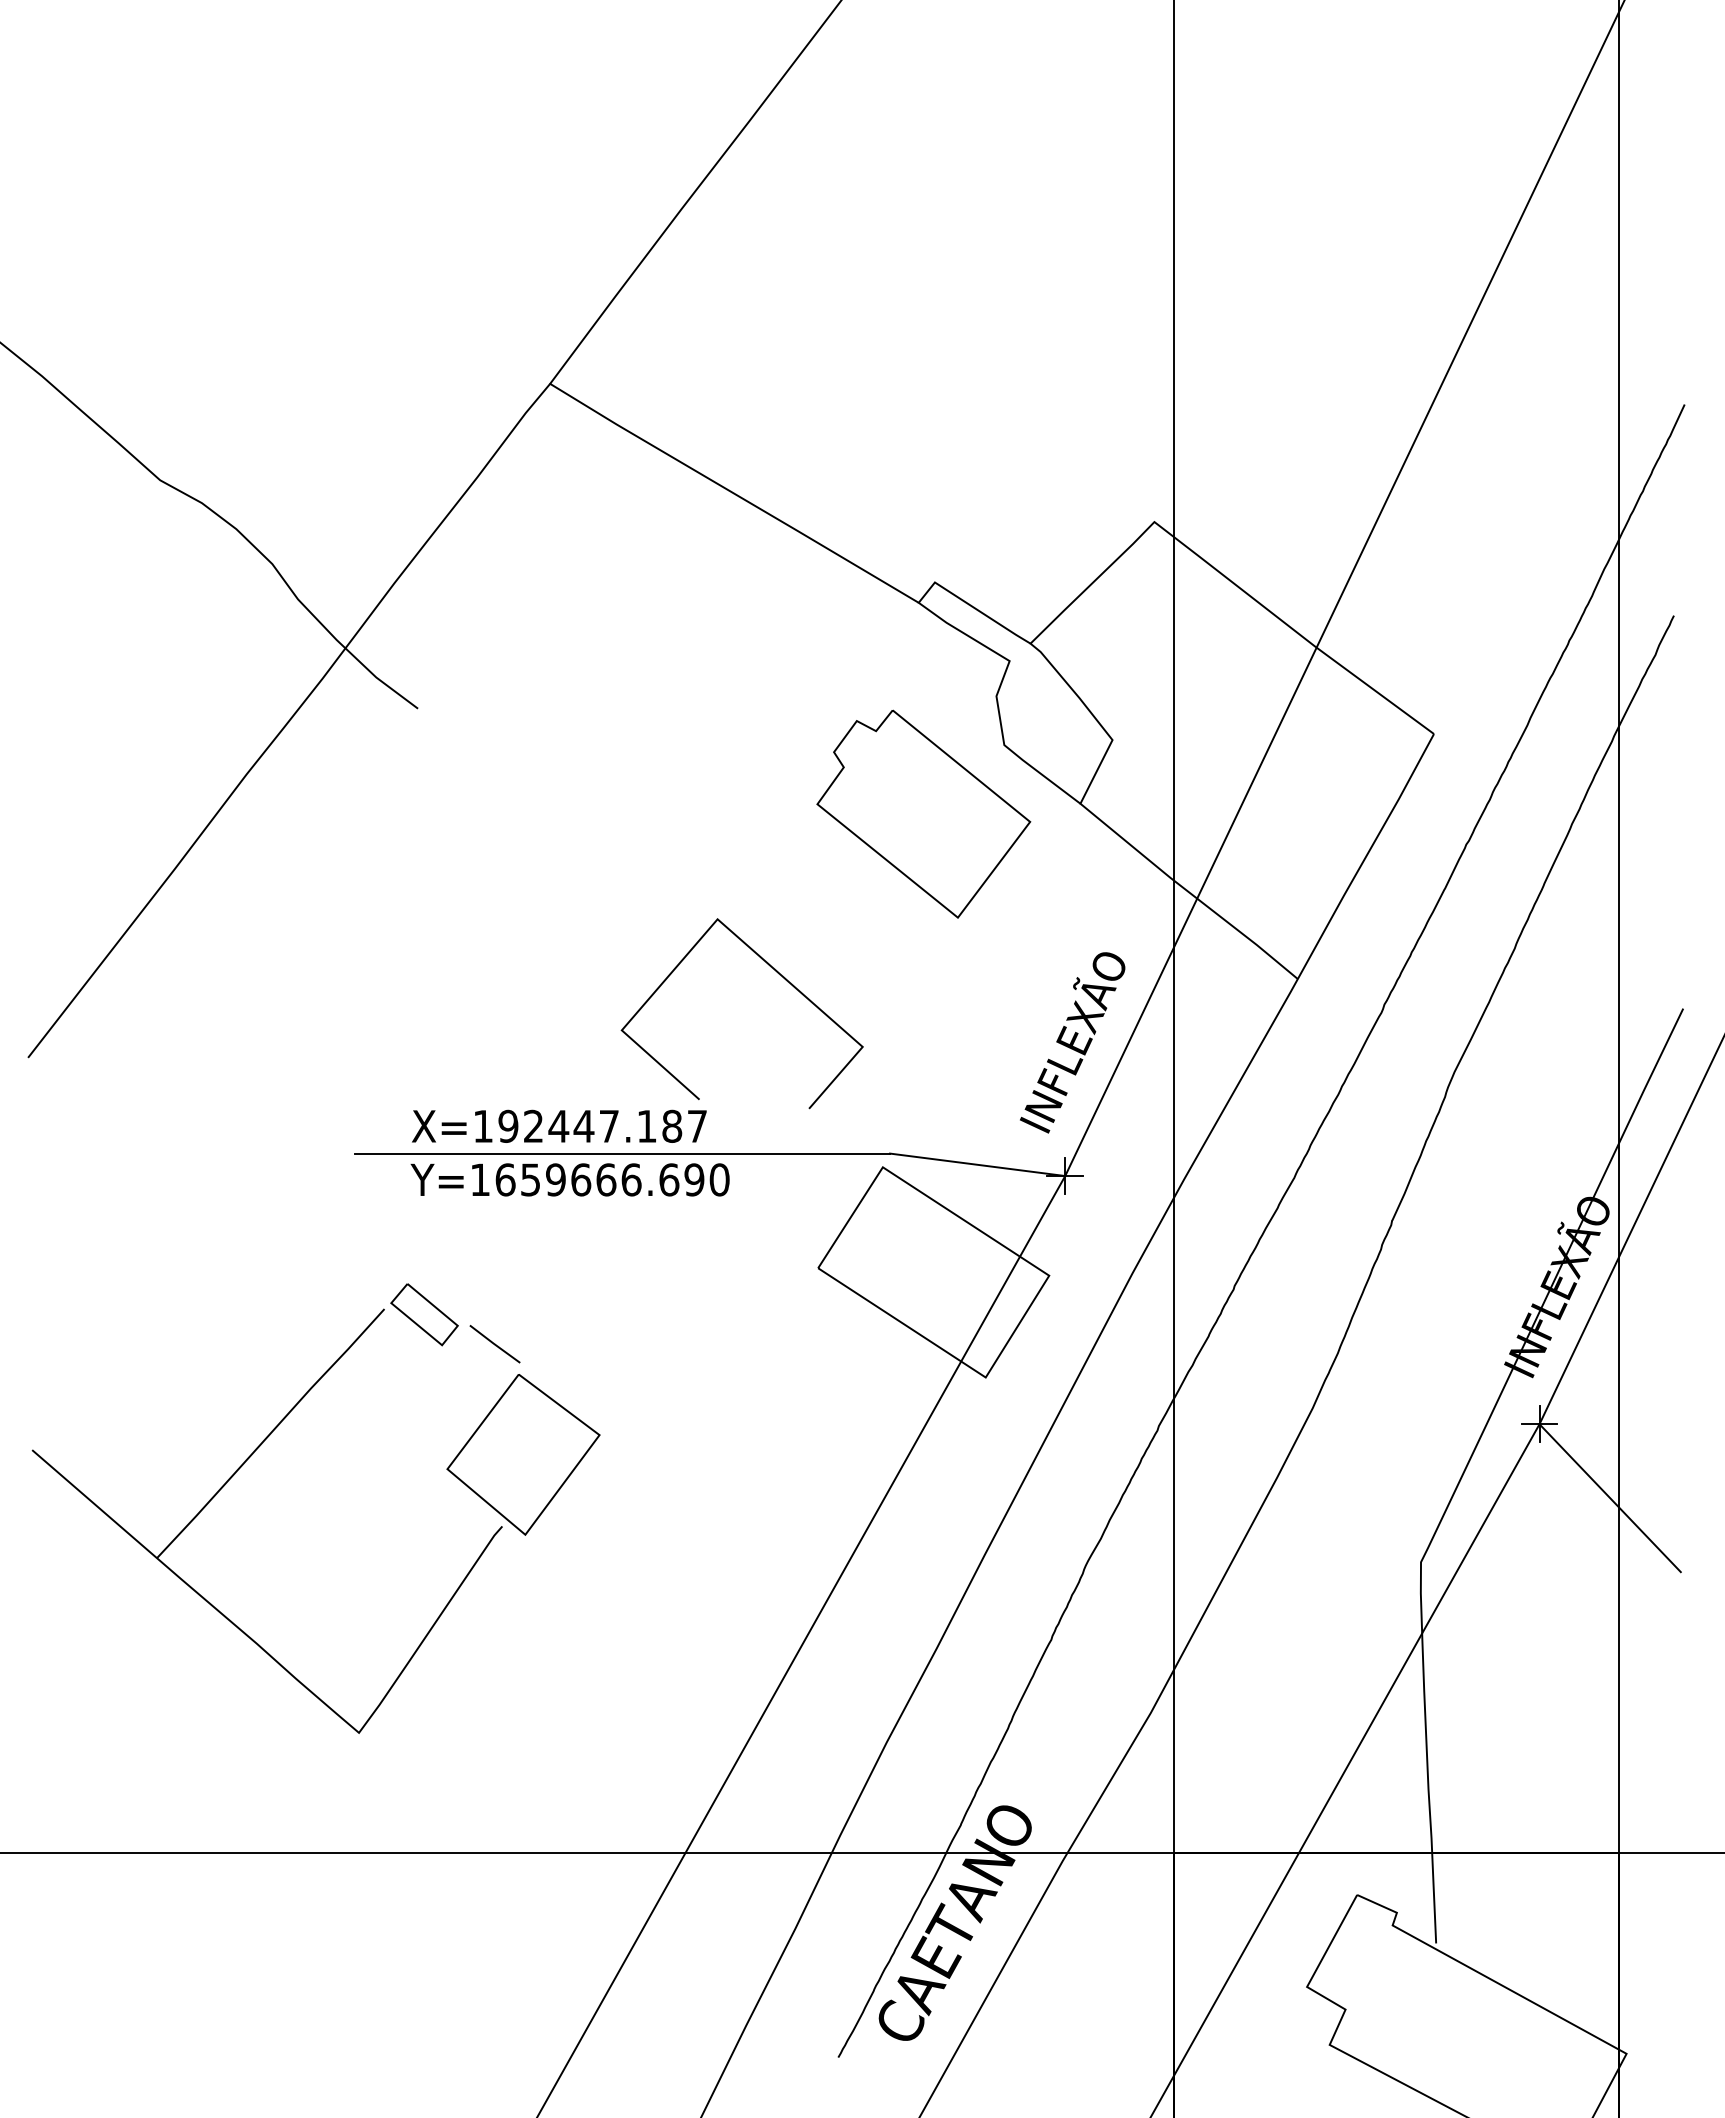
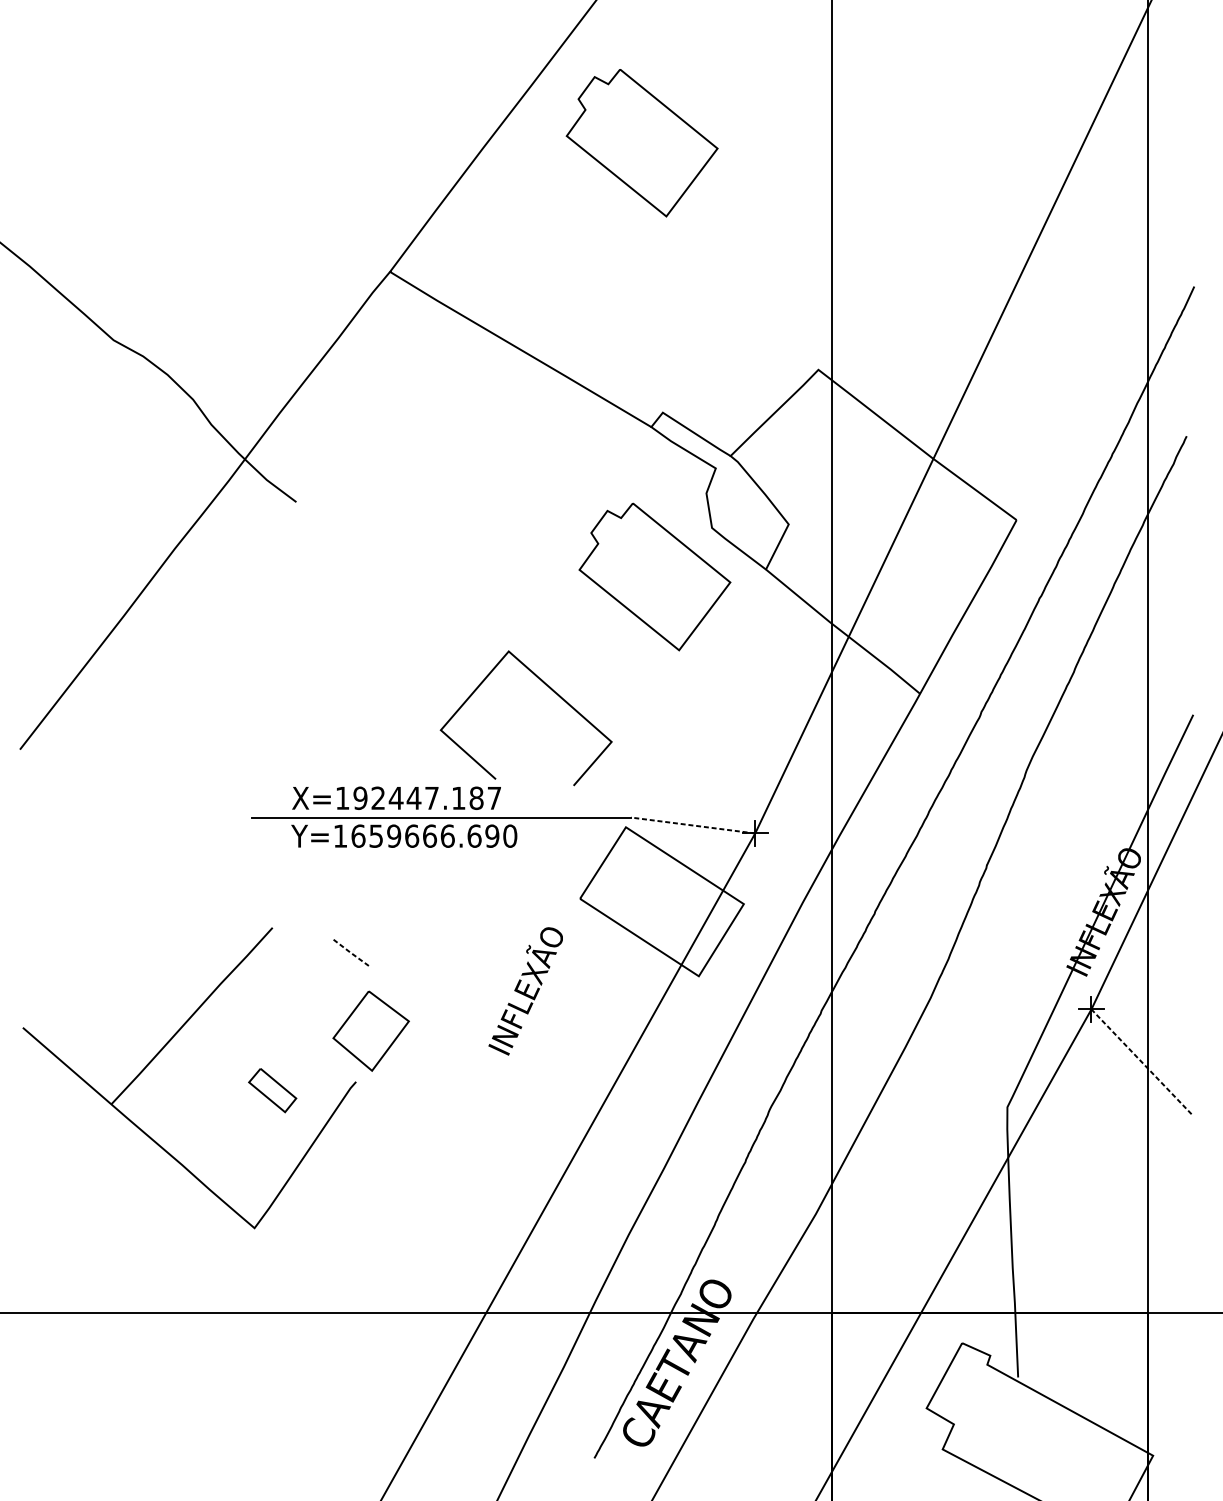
part: (905, 201) -> (641, 142), added
text: (1072, 1042) -> (525, 991), moved
line: (977, 1164) -> (693, 825), solid -> dashed
part: (424, 1314) -> (272, 1090), moved
line: (494, 1344) -> (350, 952), solid -> dashed
part: (523, 1454) -> (371, 1030), size x0.7
line: (1609, 1497) -> (1141, 1061), solid -> dashed

